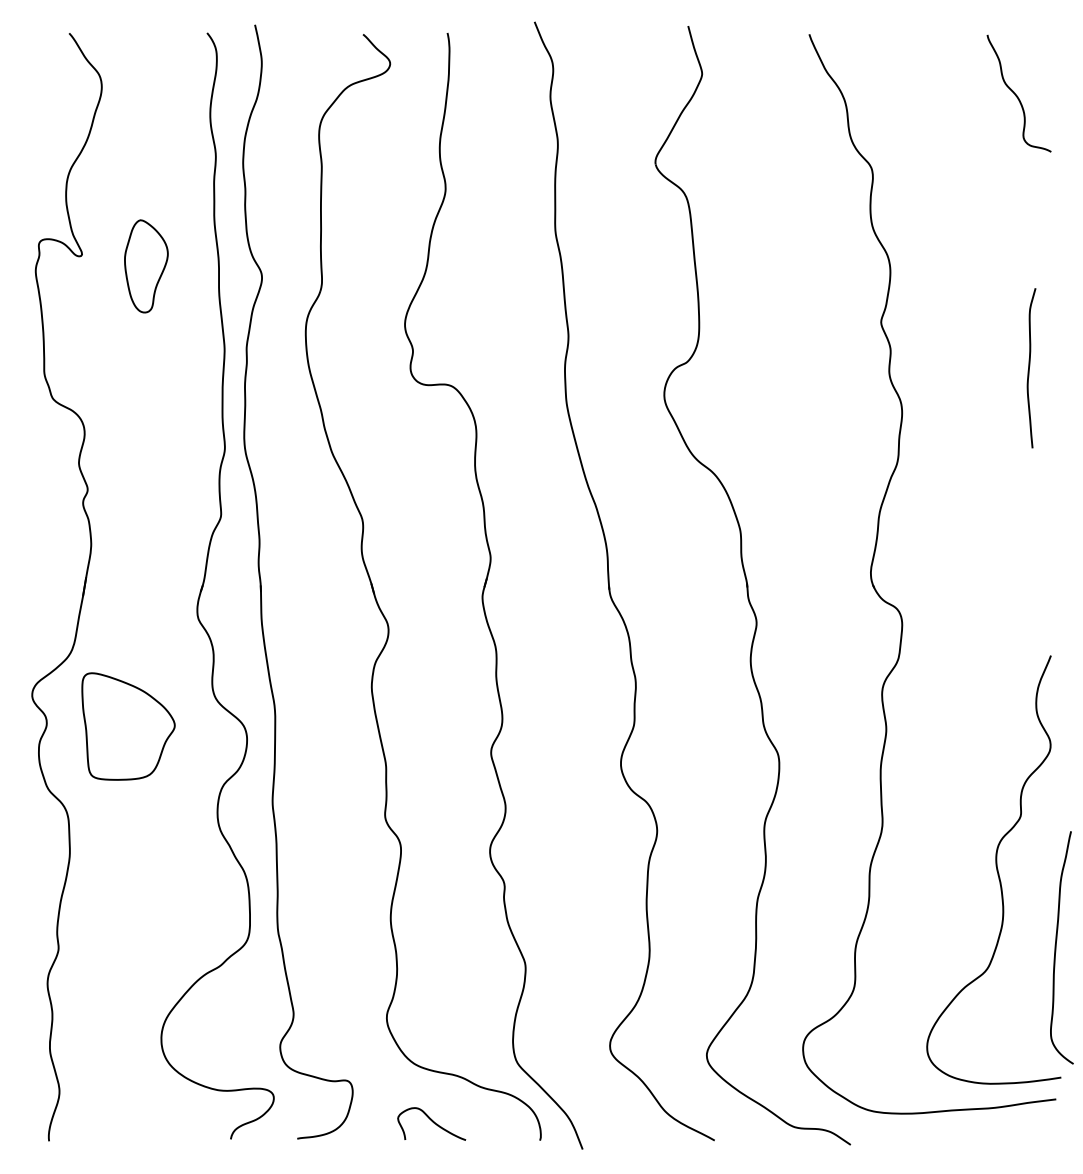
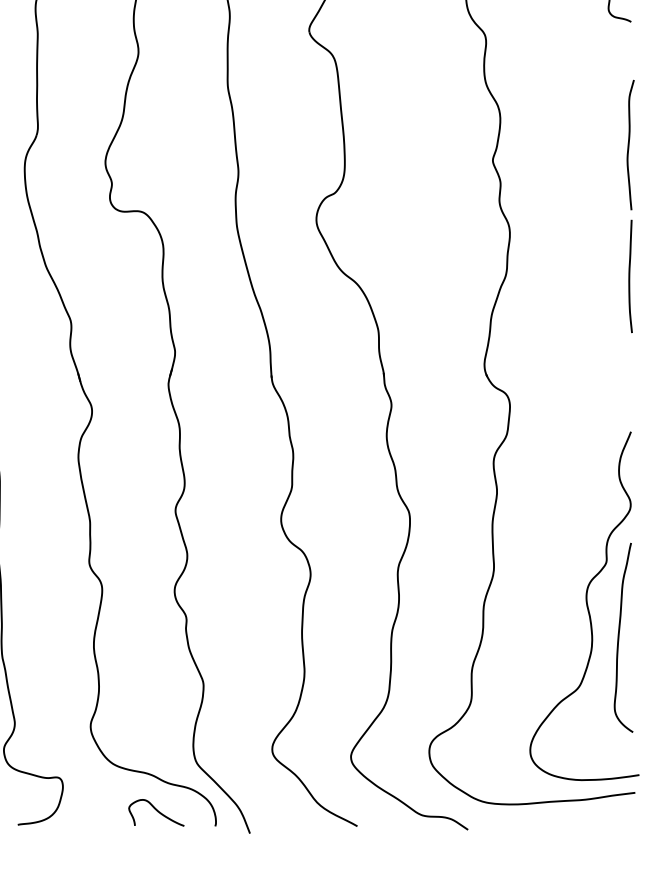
curve: (1029, 368) -> (629, 145), moved
curve: (1049, 464) -> (629, 276), added
curve: (1056, 947) -> (619, 637), moved
curve: (432, 1122) -> (157, 811), moved

